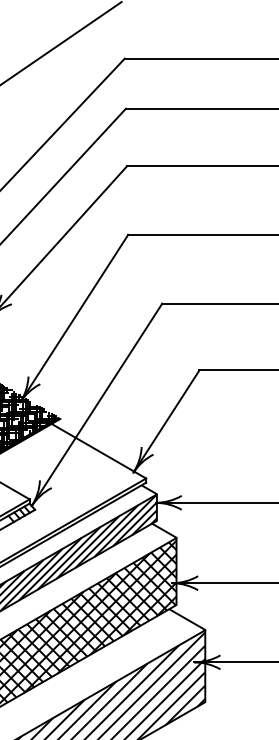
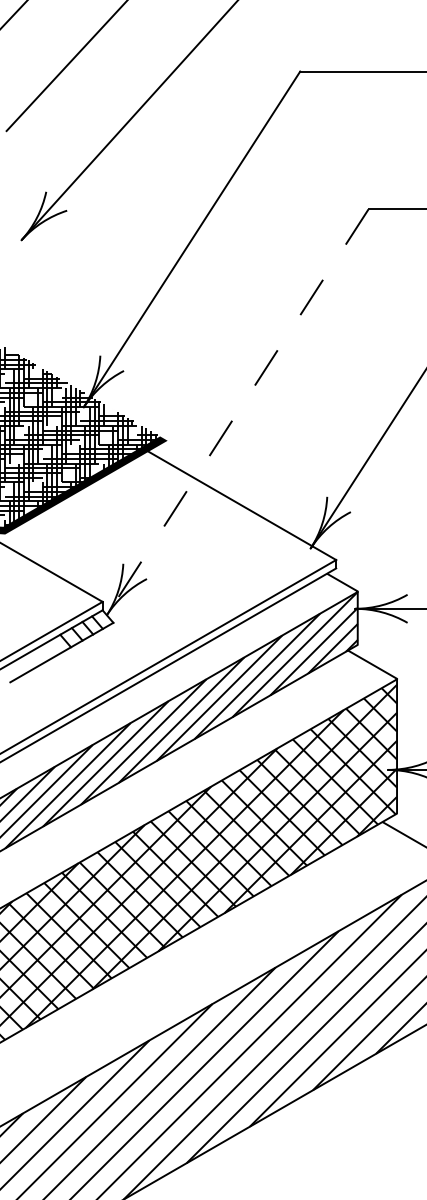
line: (96, 405) -> (236, 413), solid -> dashed

